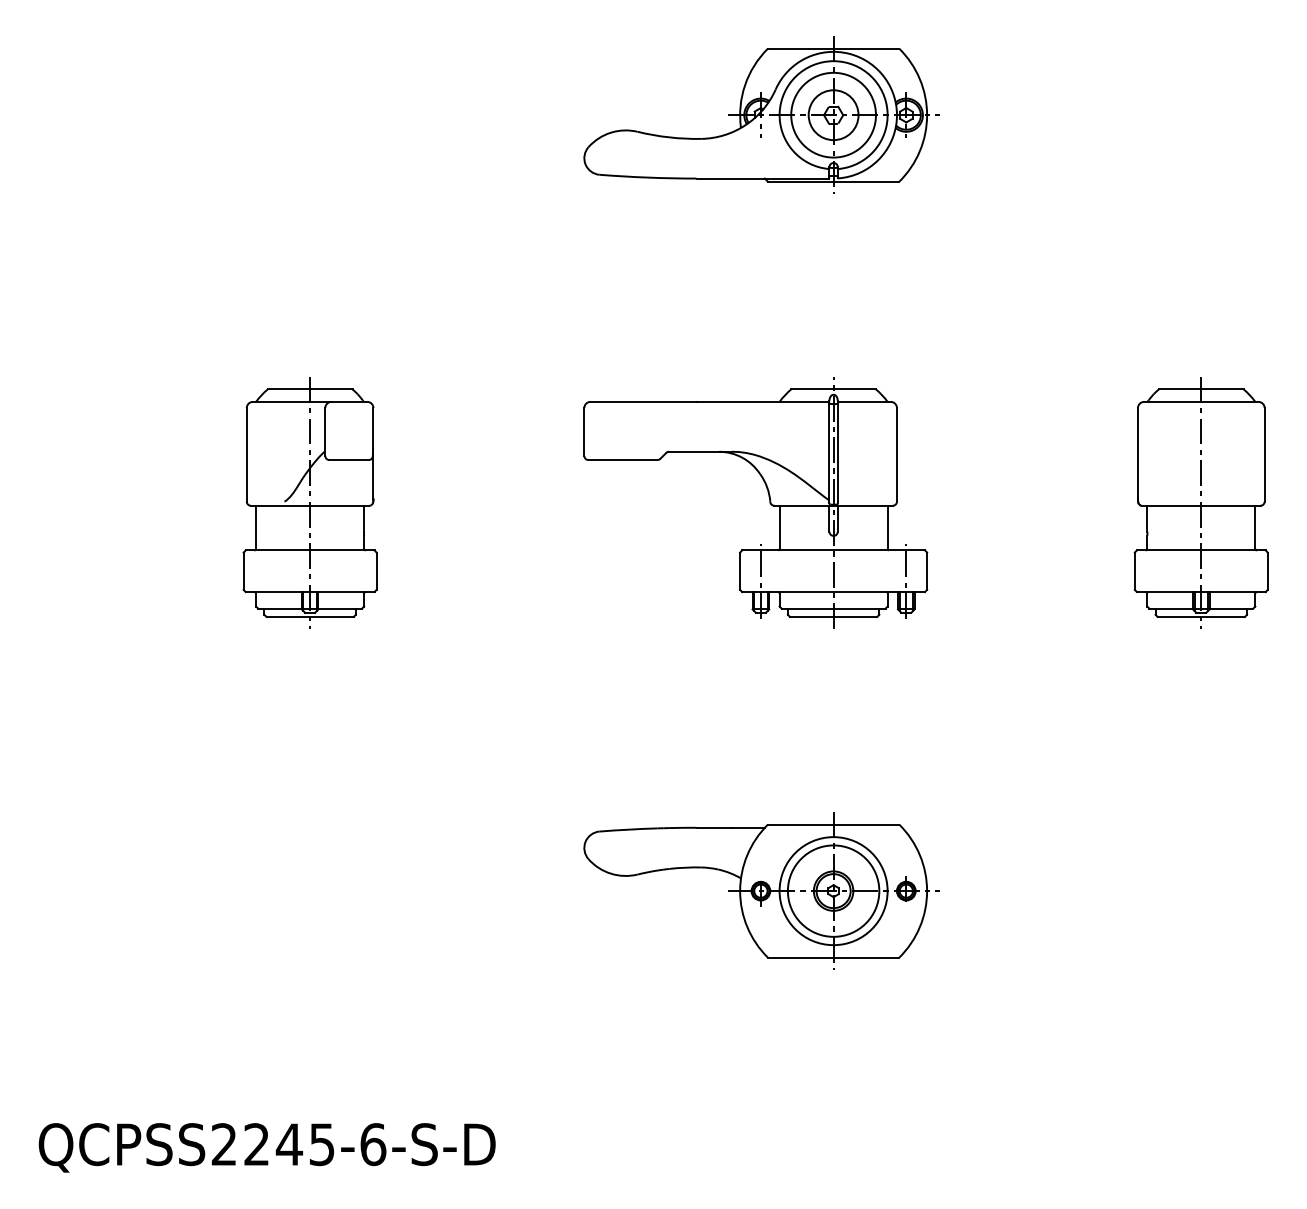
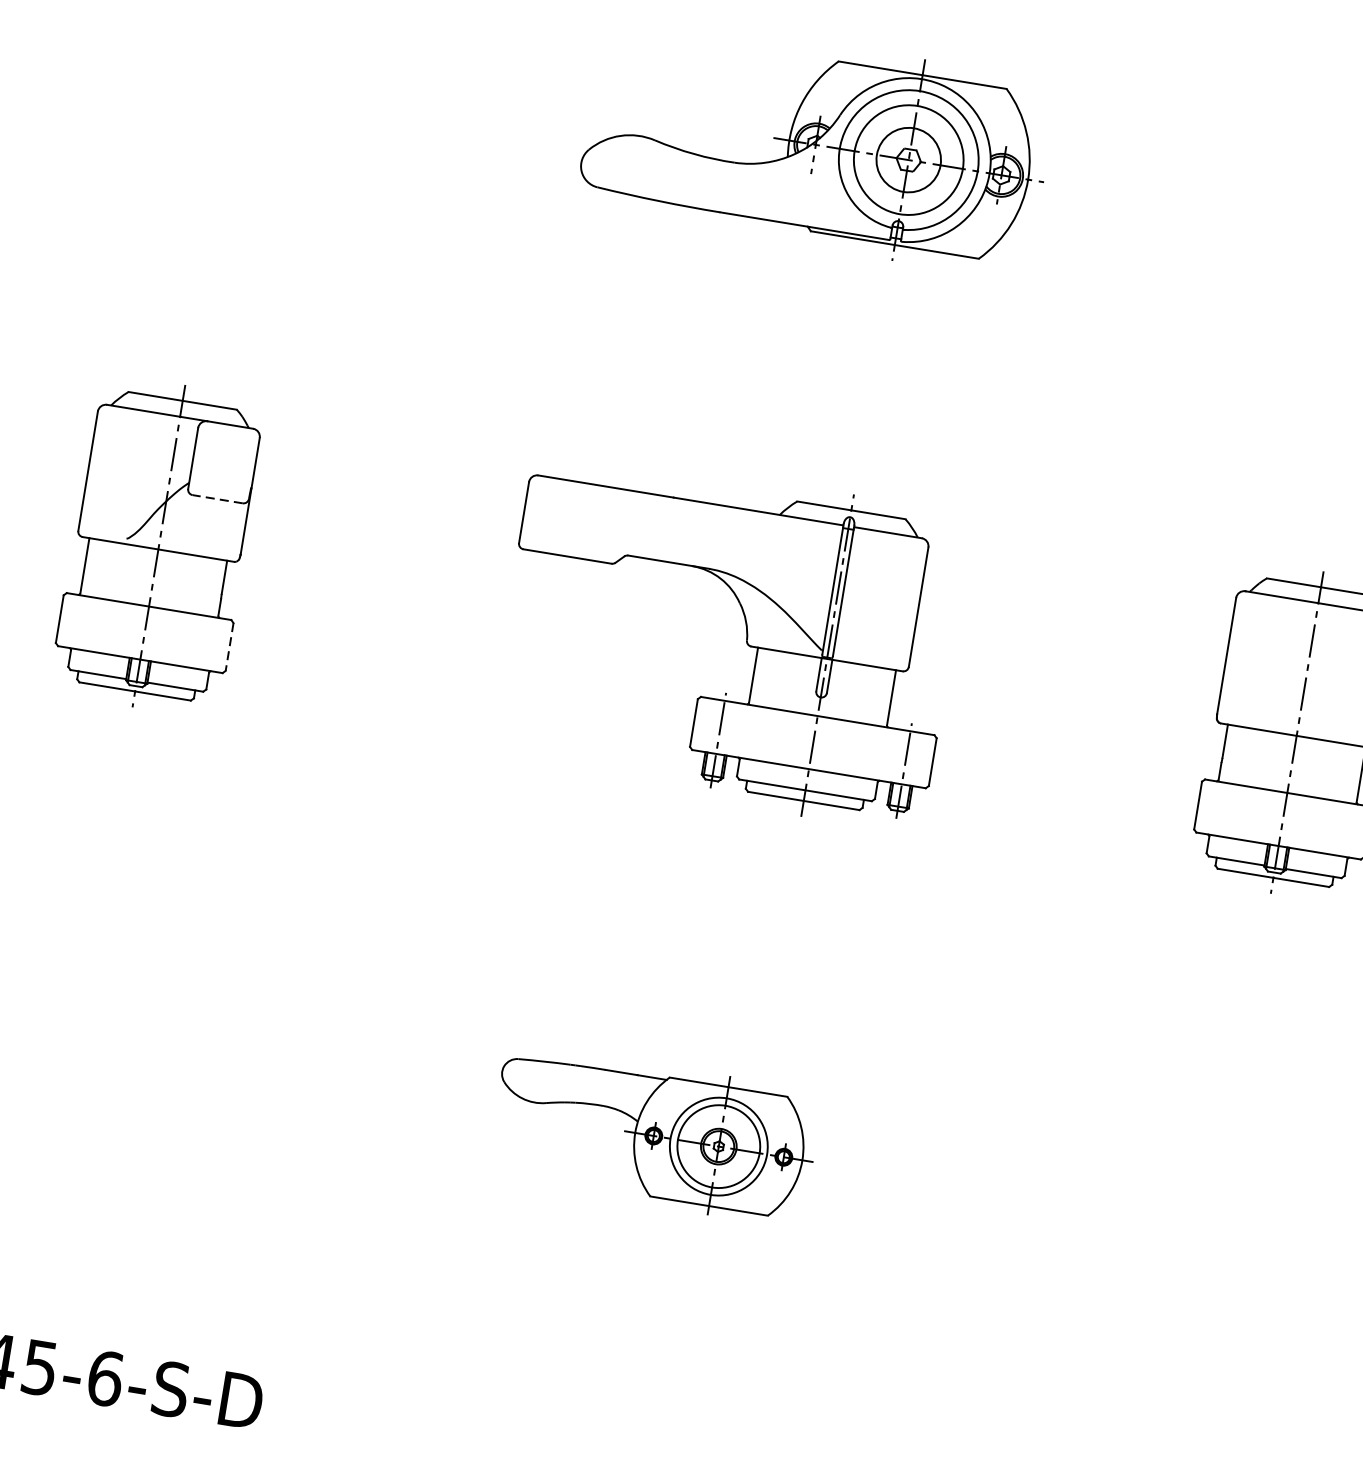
line: (349, 460) -> (218, 499), solid -> dashed
line: (376, 571) -> (229, 647), solid -> dashed
part: (761, 890) -> (654, 1135), size x0.7

